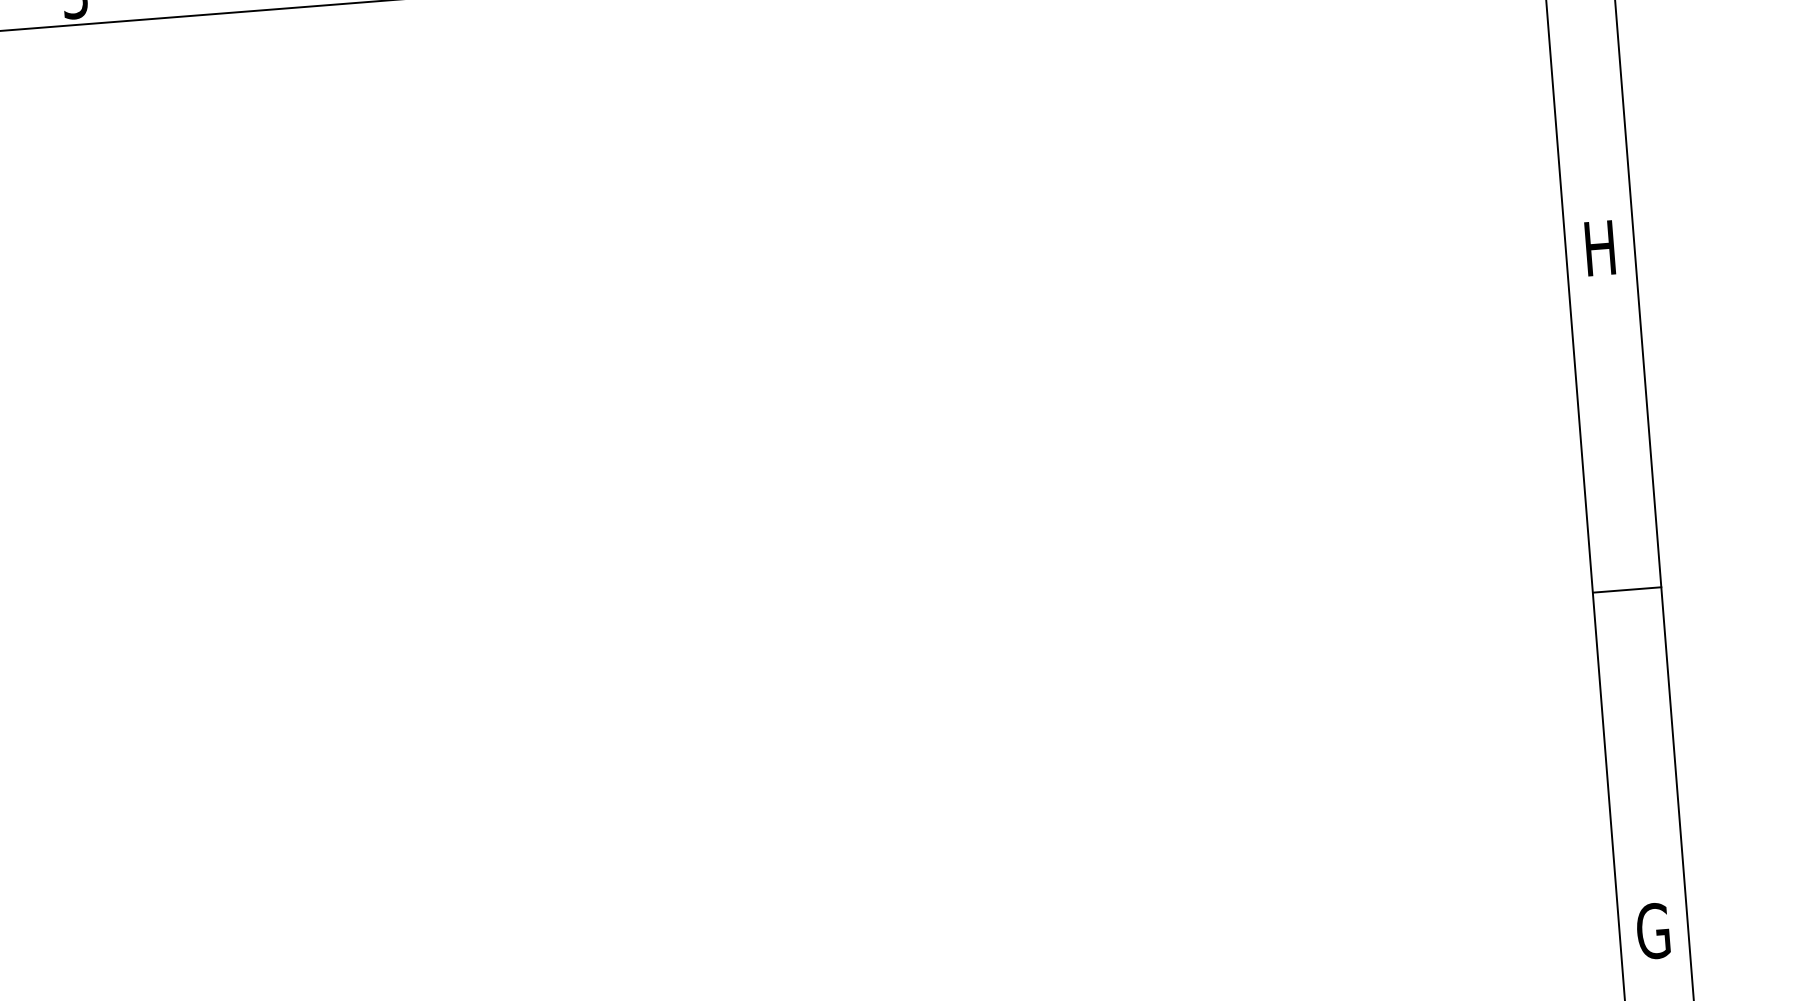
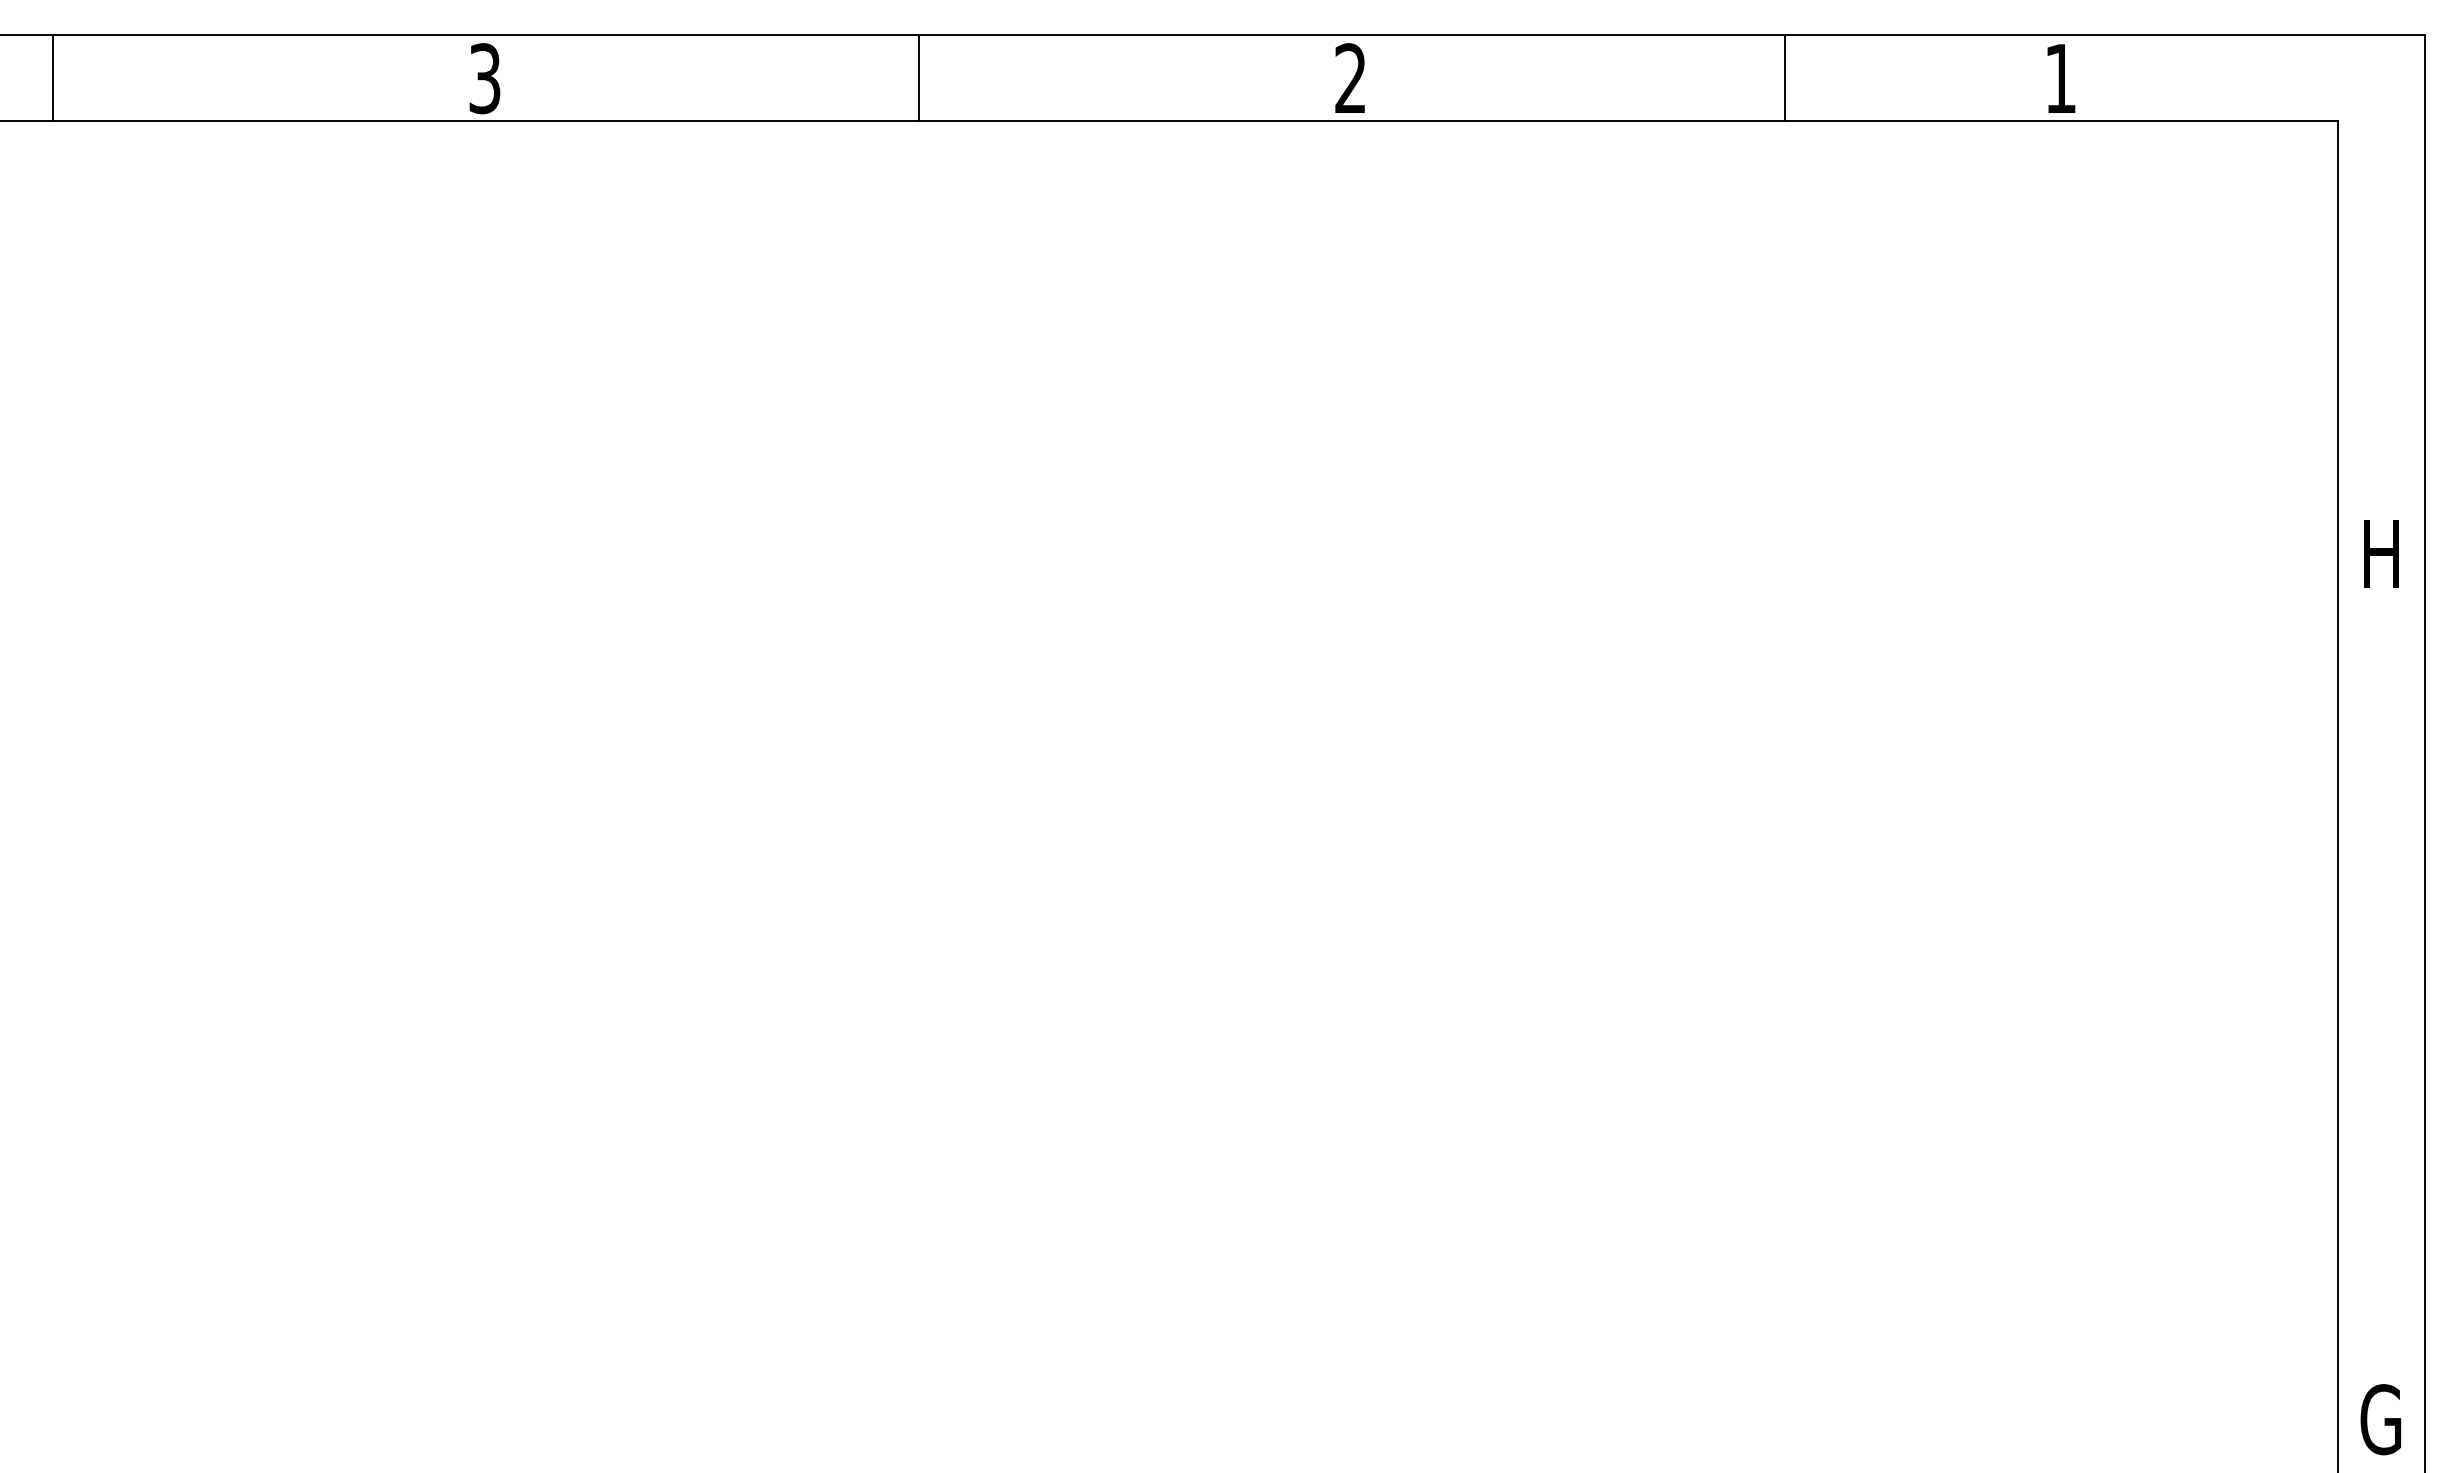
line: (1626, 590) -> (2381, 987), removed

